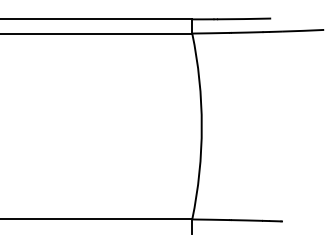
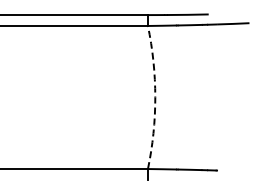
arc: (202, 126) -> (155, 97), solid -> dashed

